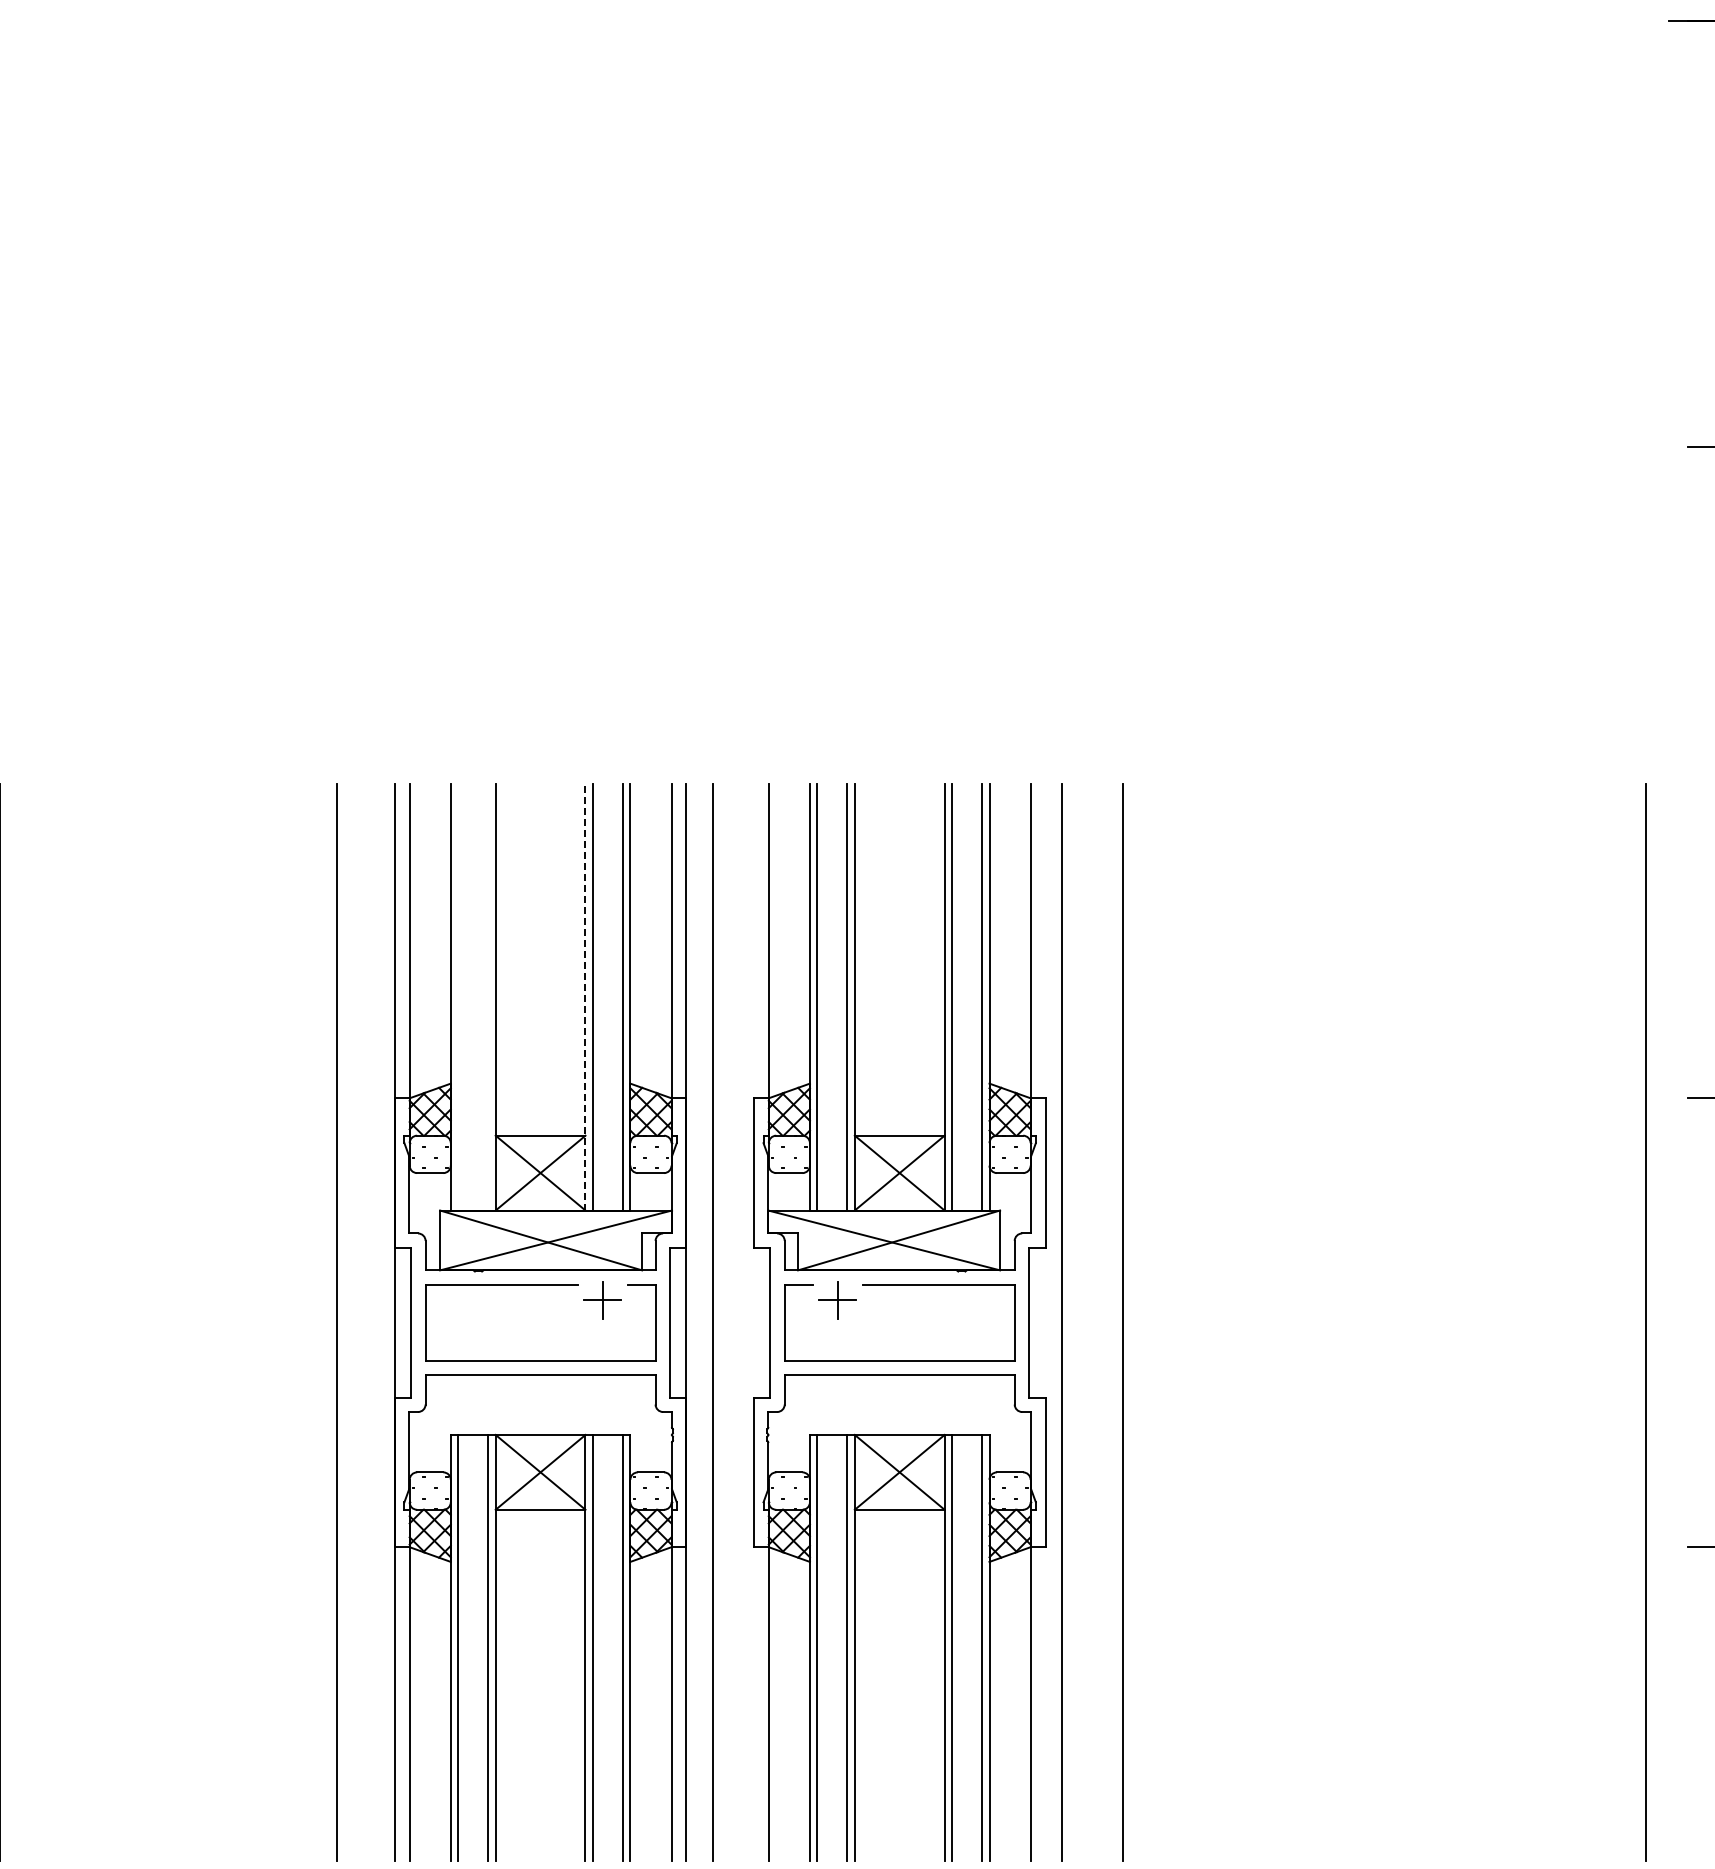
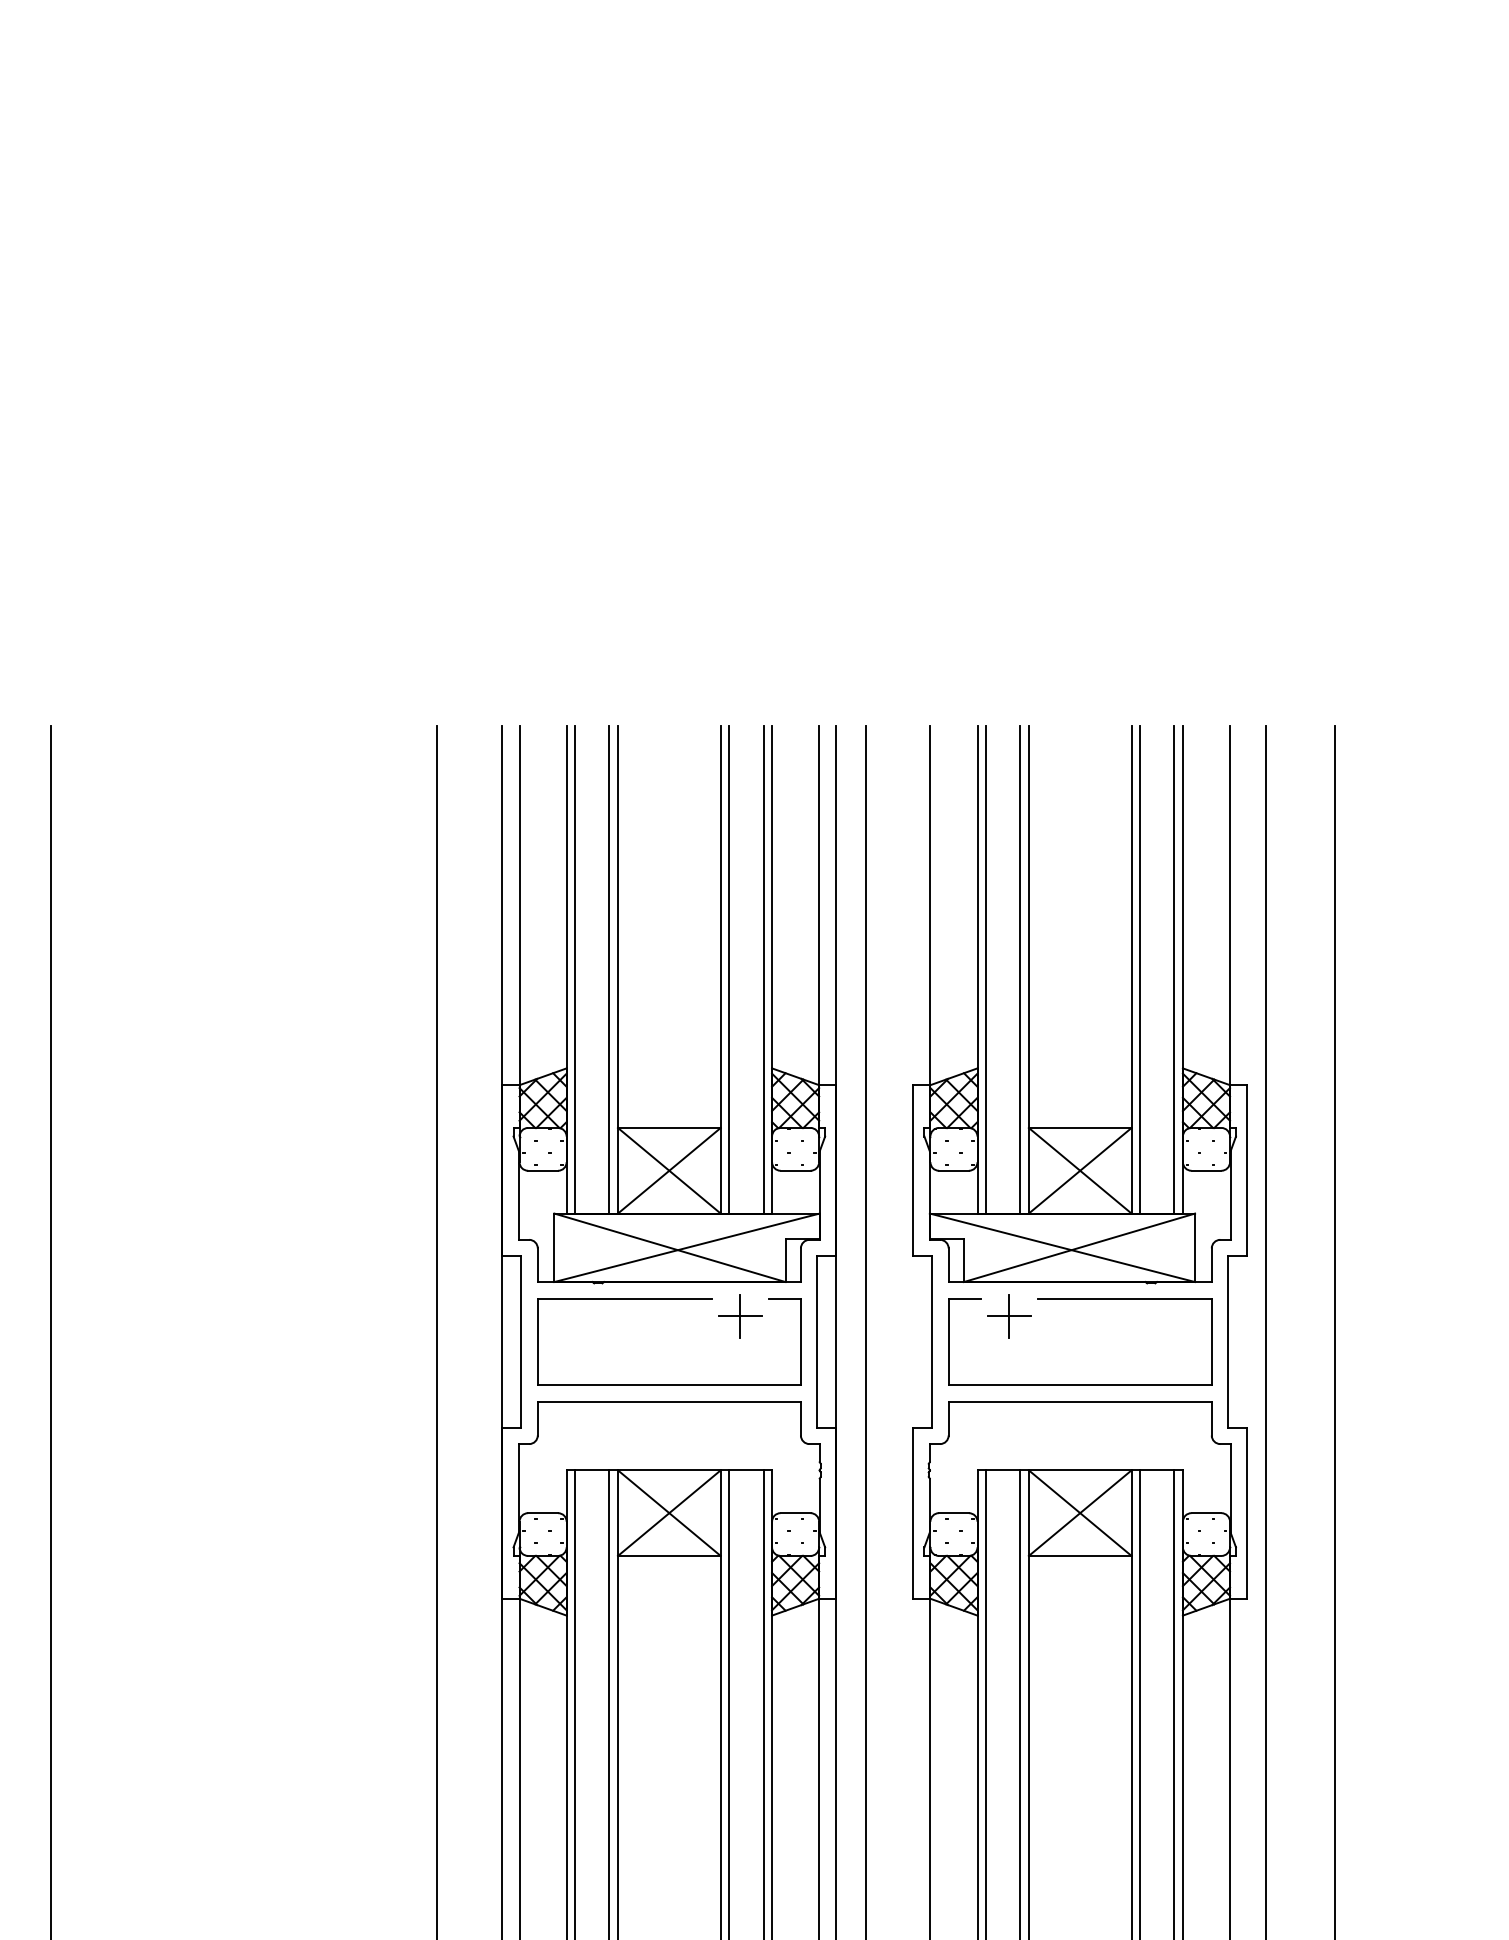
line: (585, 996) -> (720, 968), dashed -> solid
line: (458, 997) -> (575, 969), added
line: (488, 997) -> (609, 969), added

